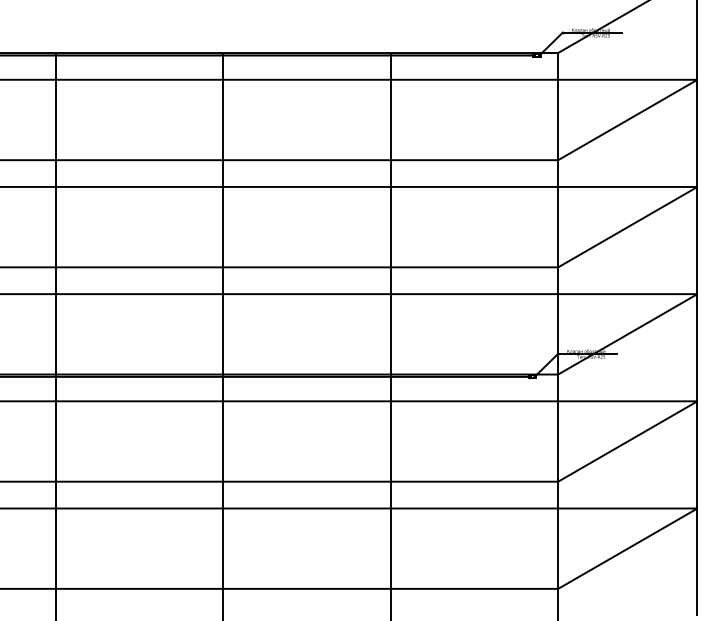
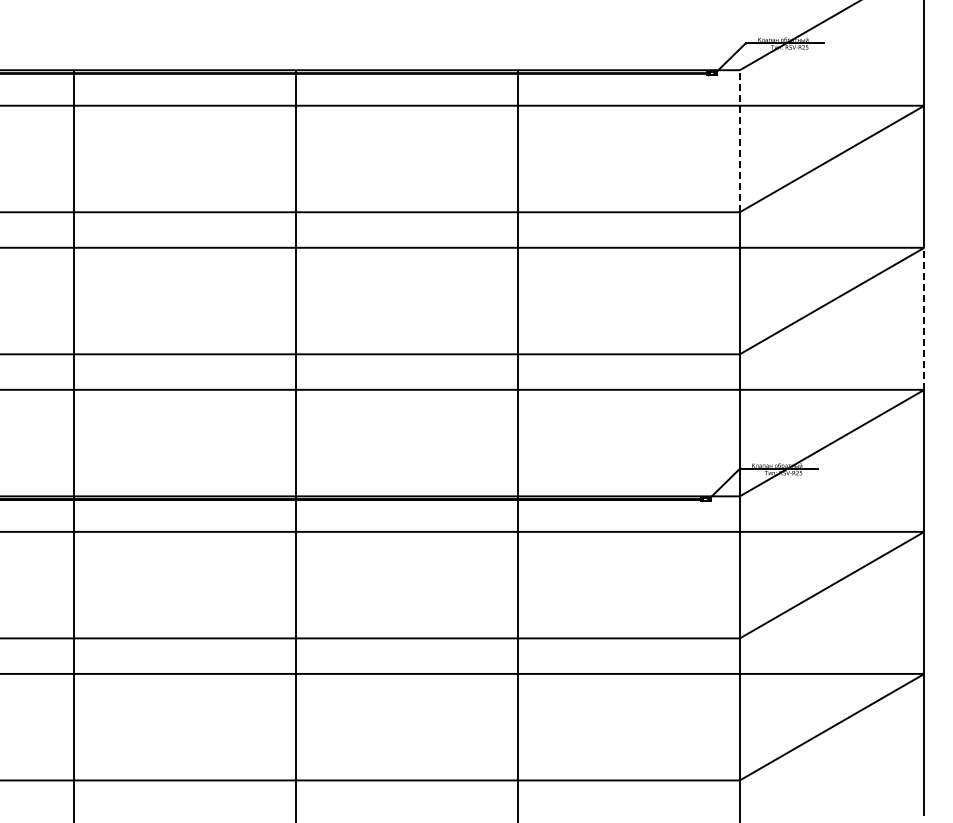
line: (557, 106) -> (739, 140), solid -> dashed
line: (697, 240) -> (924, 318), solid -> dashed

